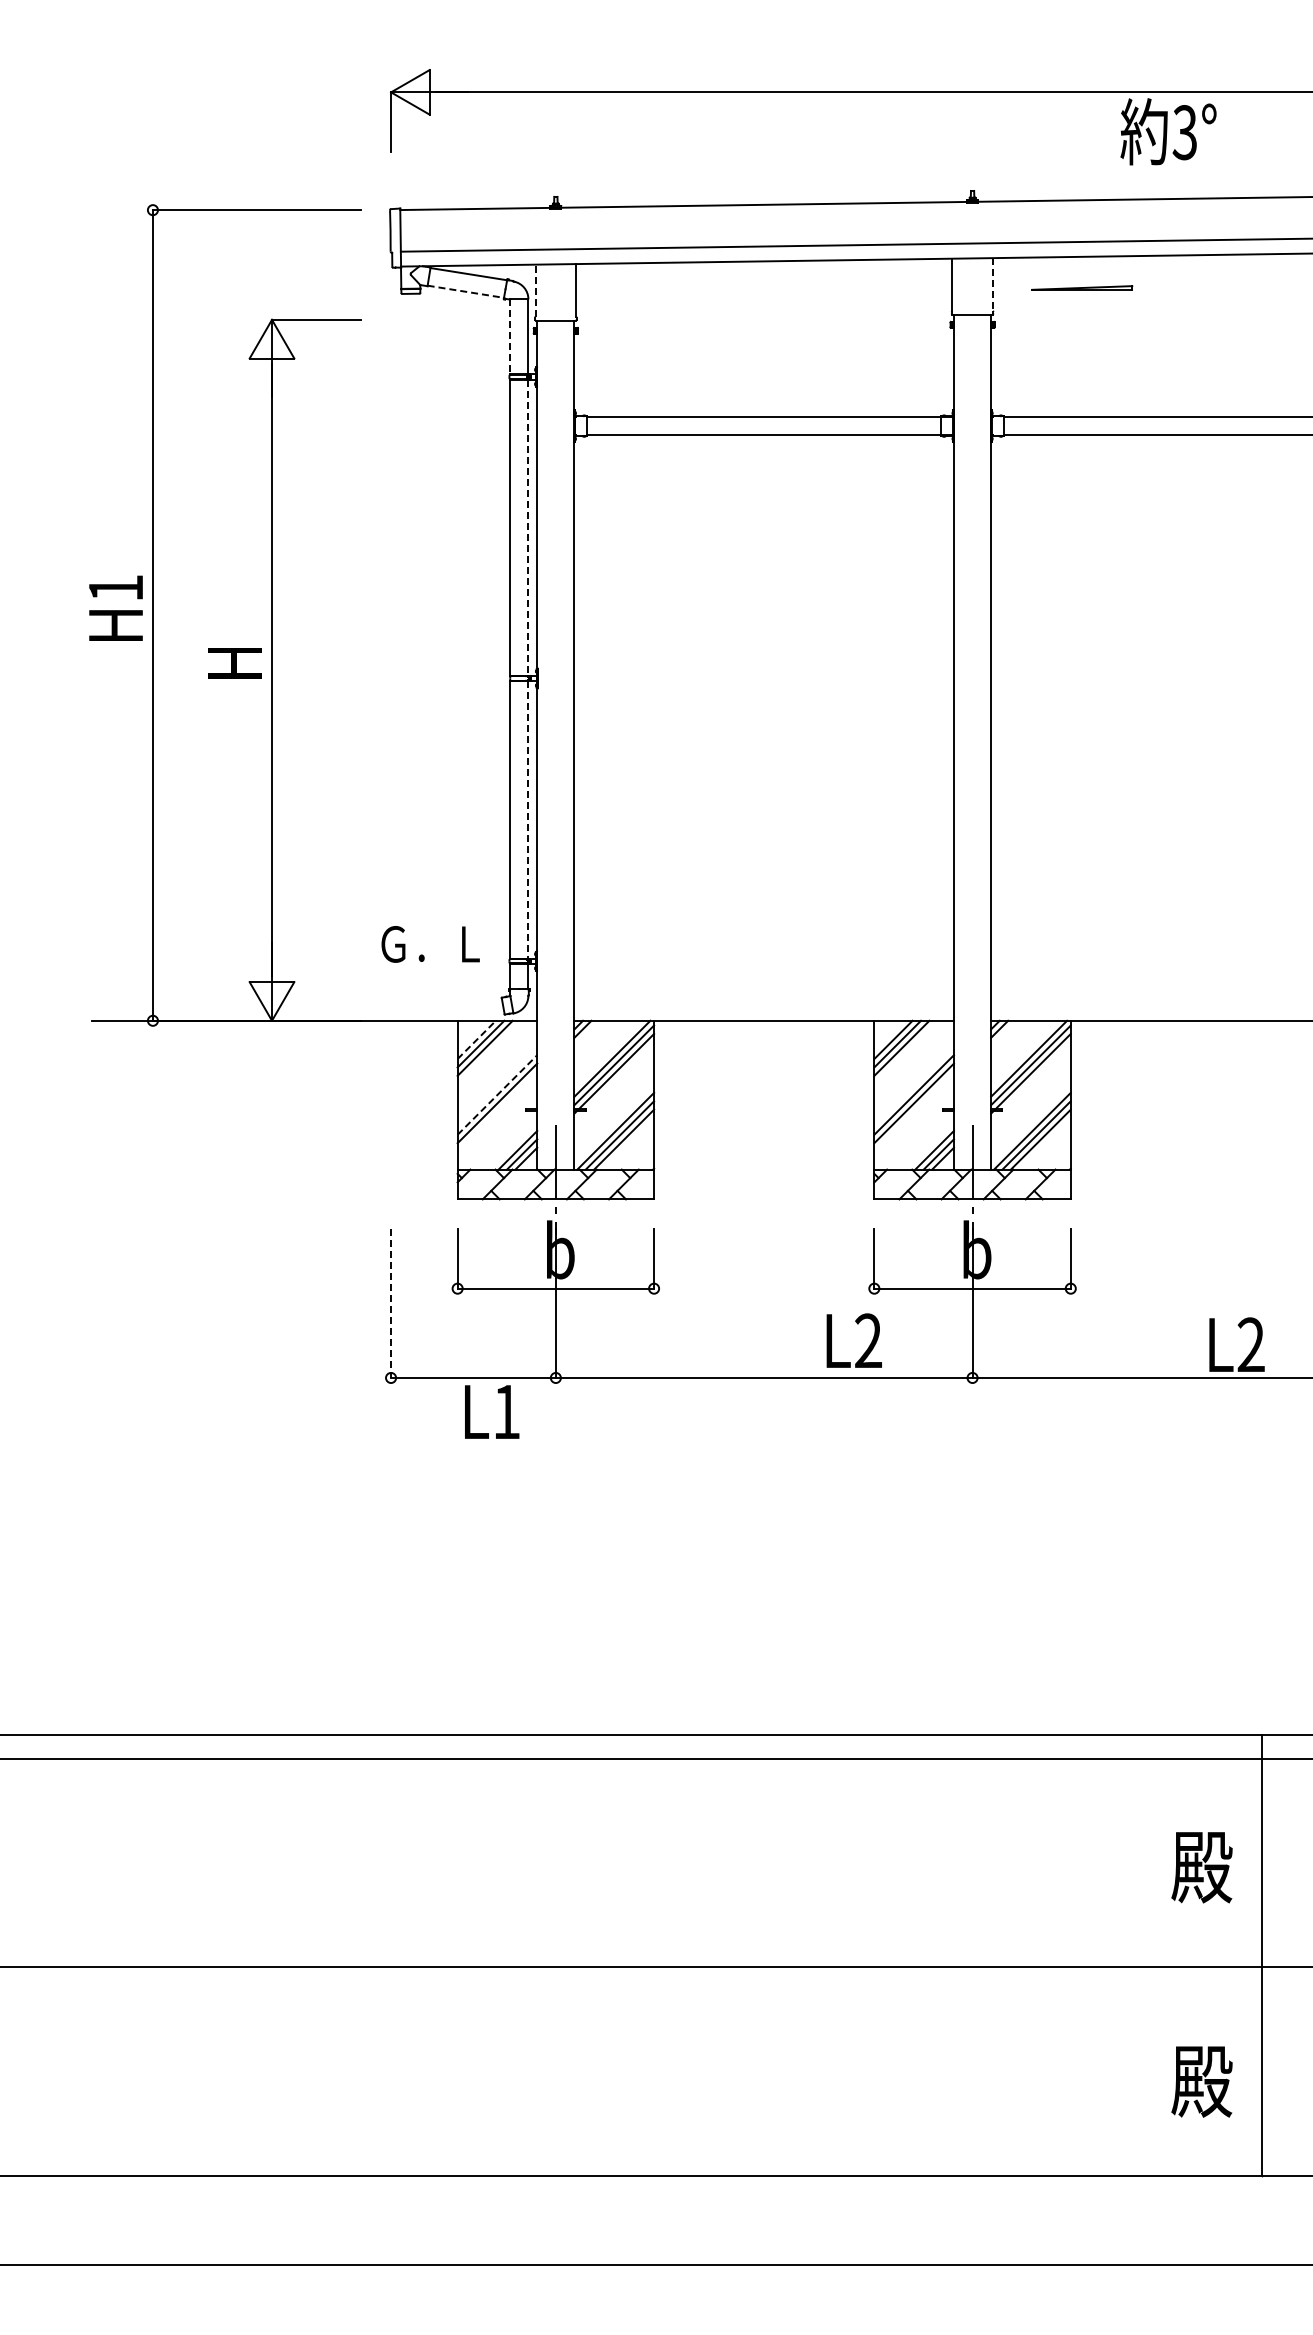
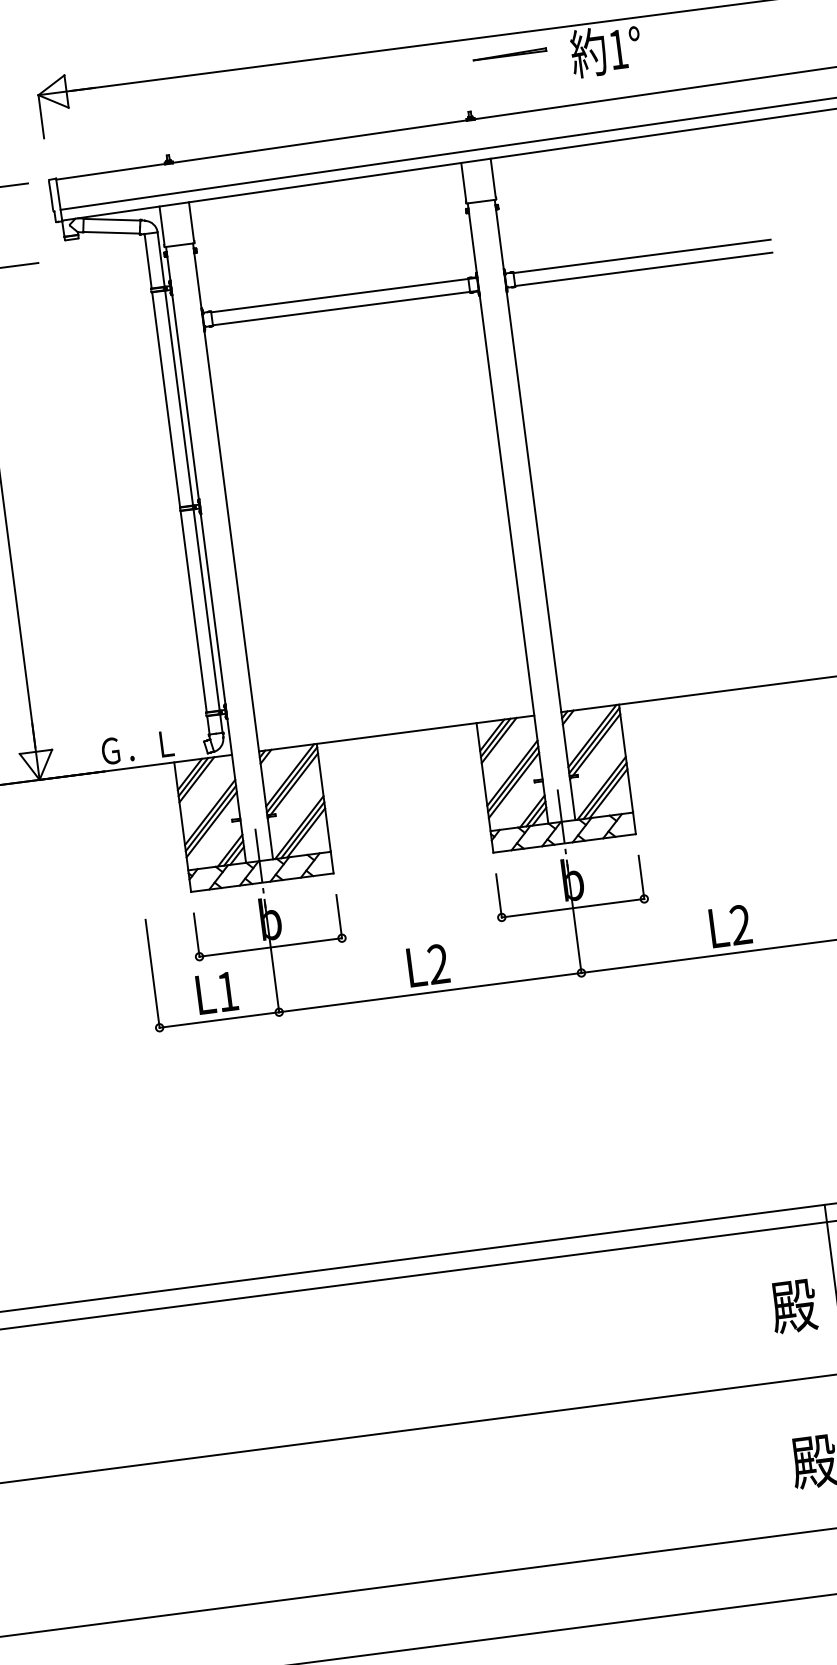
text: (1184, 132) -> (617, 49), 3° -> 1°
line: (992, 285) -> (492, 178), dashed -> solid
part: (1082, 287) -> (509, 53), moved
line: (535, 290) -> (161, 225), dashed -> solid
line: (465, 291) -> (111, 232), dashed -> solid
line: (510, 337) -> (148, 261), dashed -> solid
line: (528, 528) -> (179, 398), dashed -> solid
line: (528, 819) -> (206, 609), dashed -> solid
text: (430, 944) -> (137, 747), moved
line: (477, 1039) -> (190, 774), dashed -> solid
line: (497, 1094) -> (210, 812), dashed -> solid
line: (497, 1111) -> (211, 824), added
line: (913, 1111) -> (513, 785), added
line: (391, 1303) -> (152, 973), dashed -> solid
text: (853, 1340) -> (427, 965), moved
text: (1236, 1344) -> (730, 926), moved
text: (492, 1411) -> (217, 992), moved

